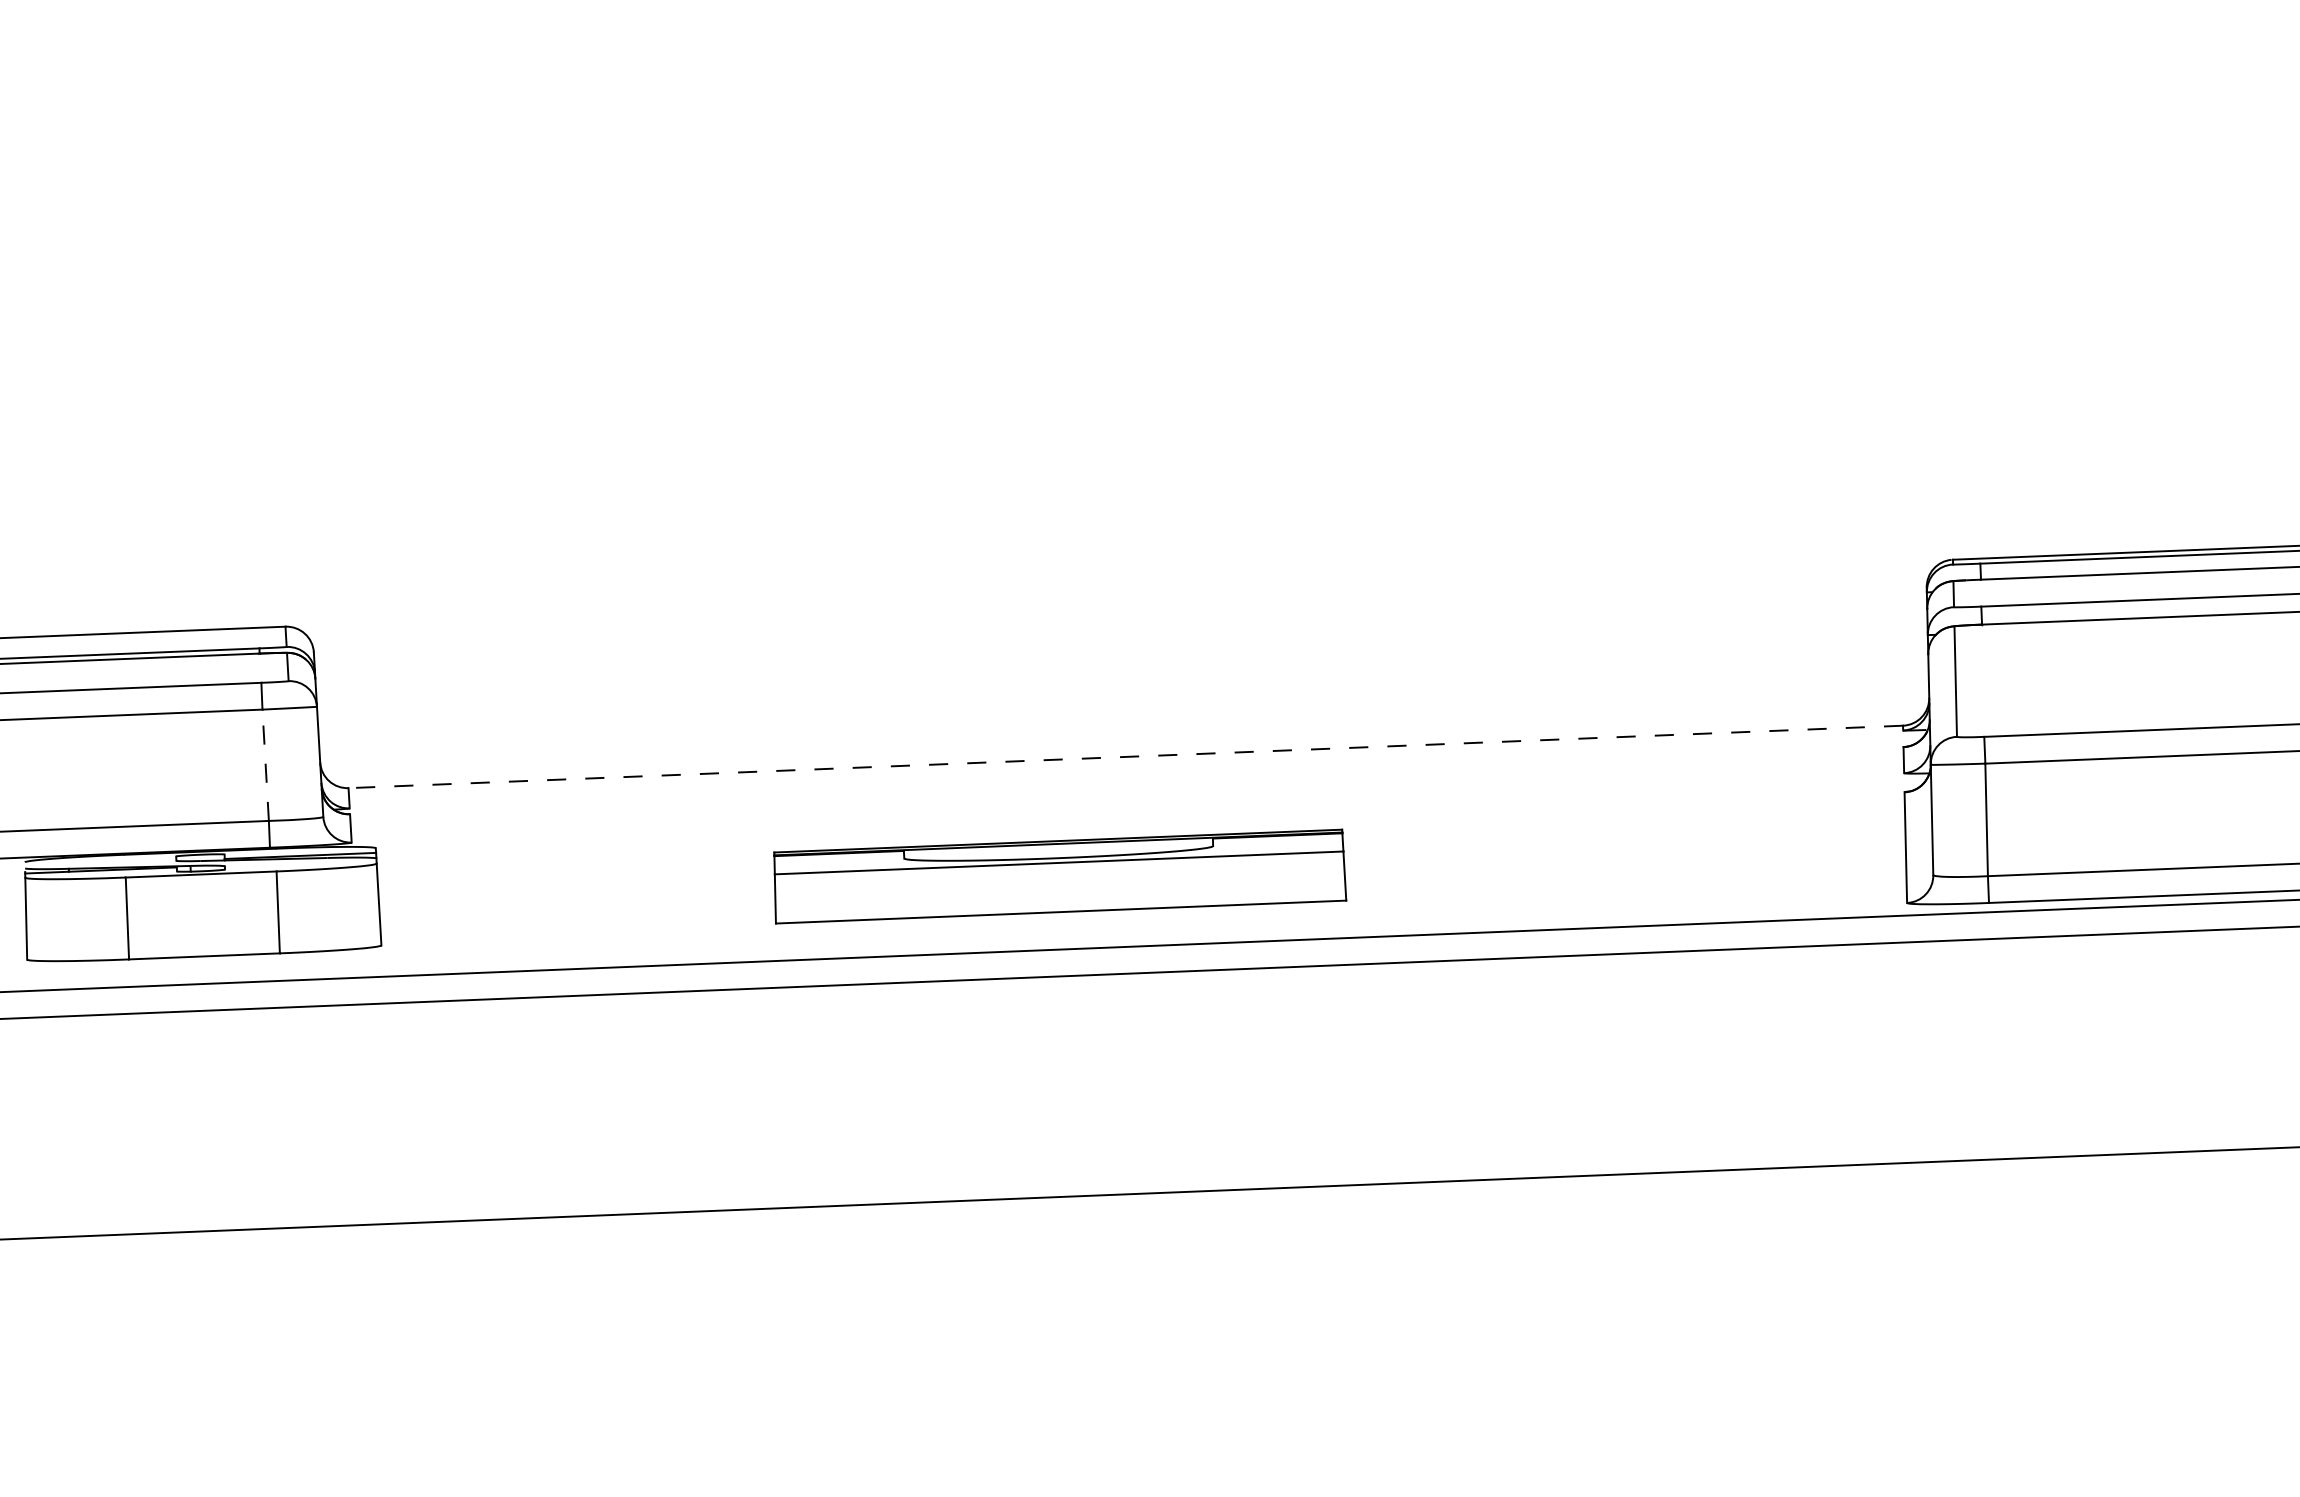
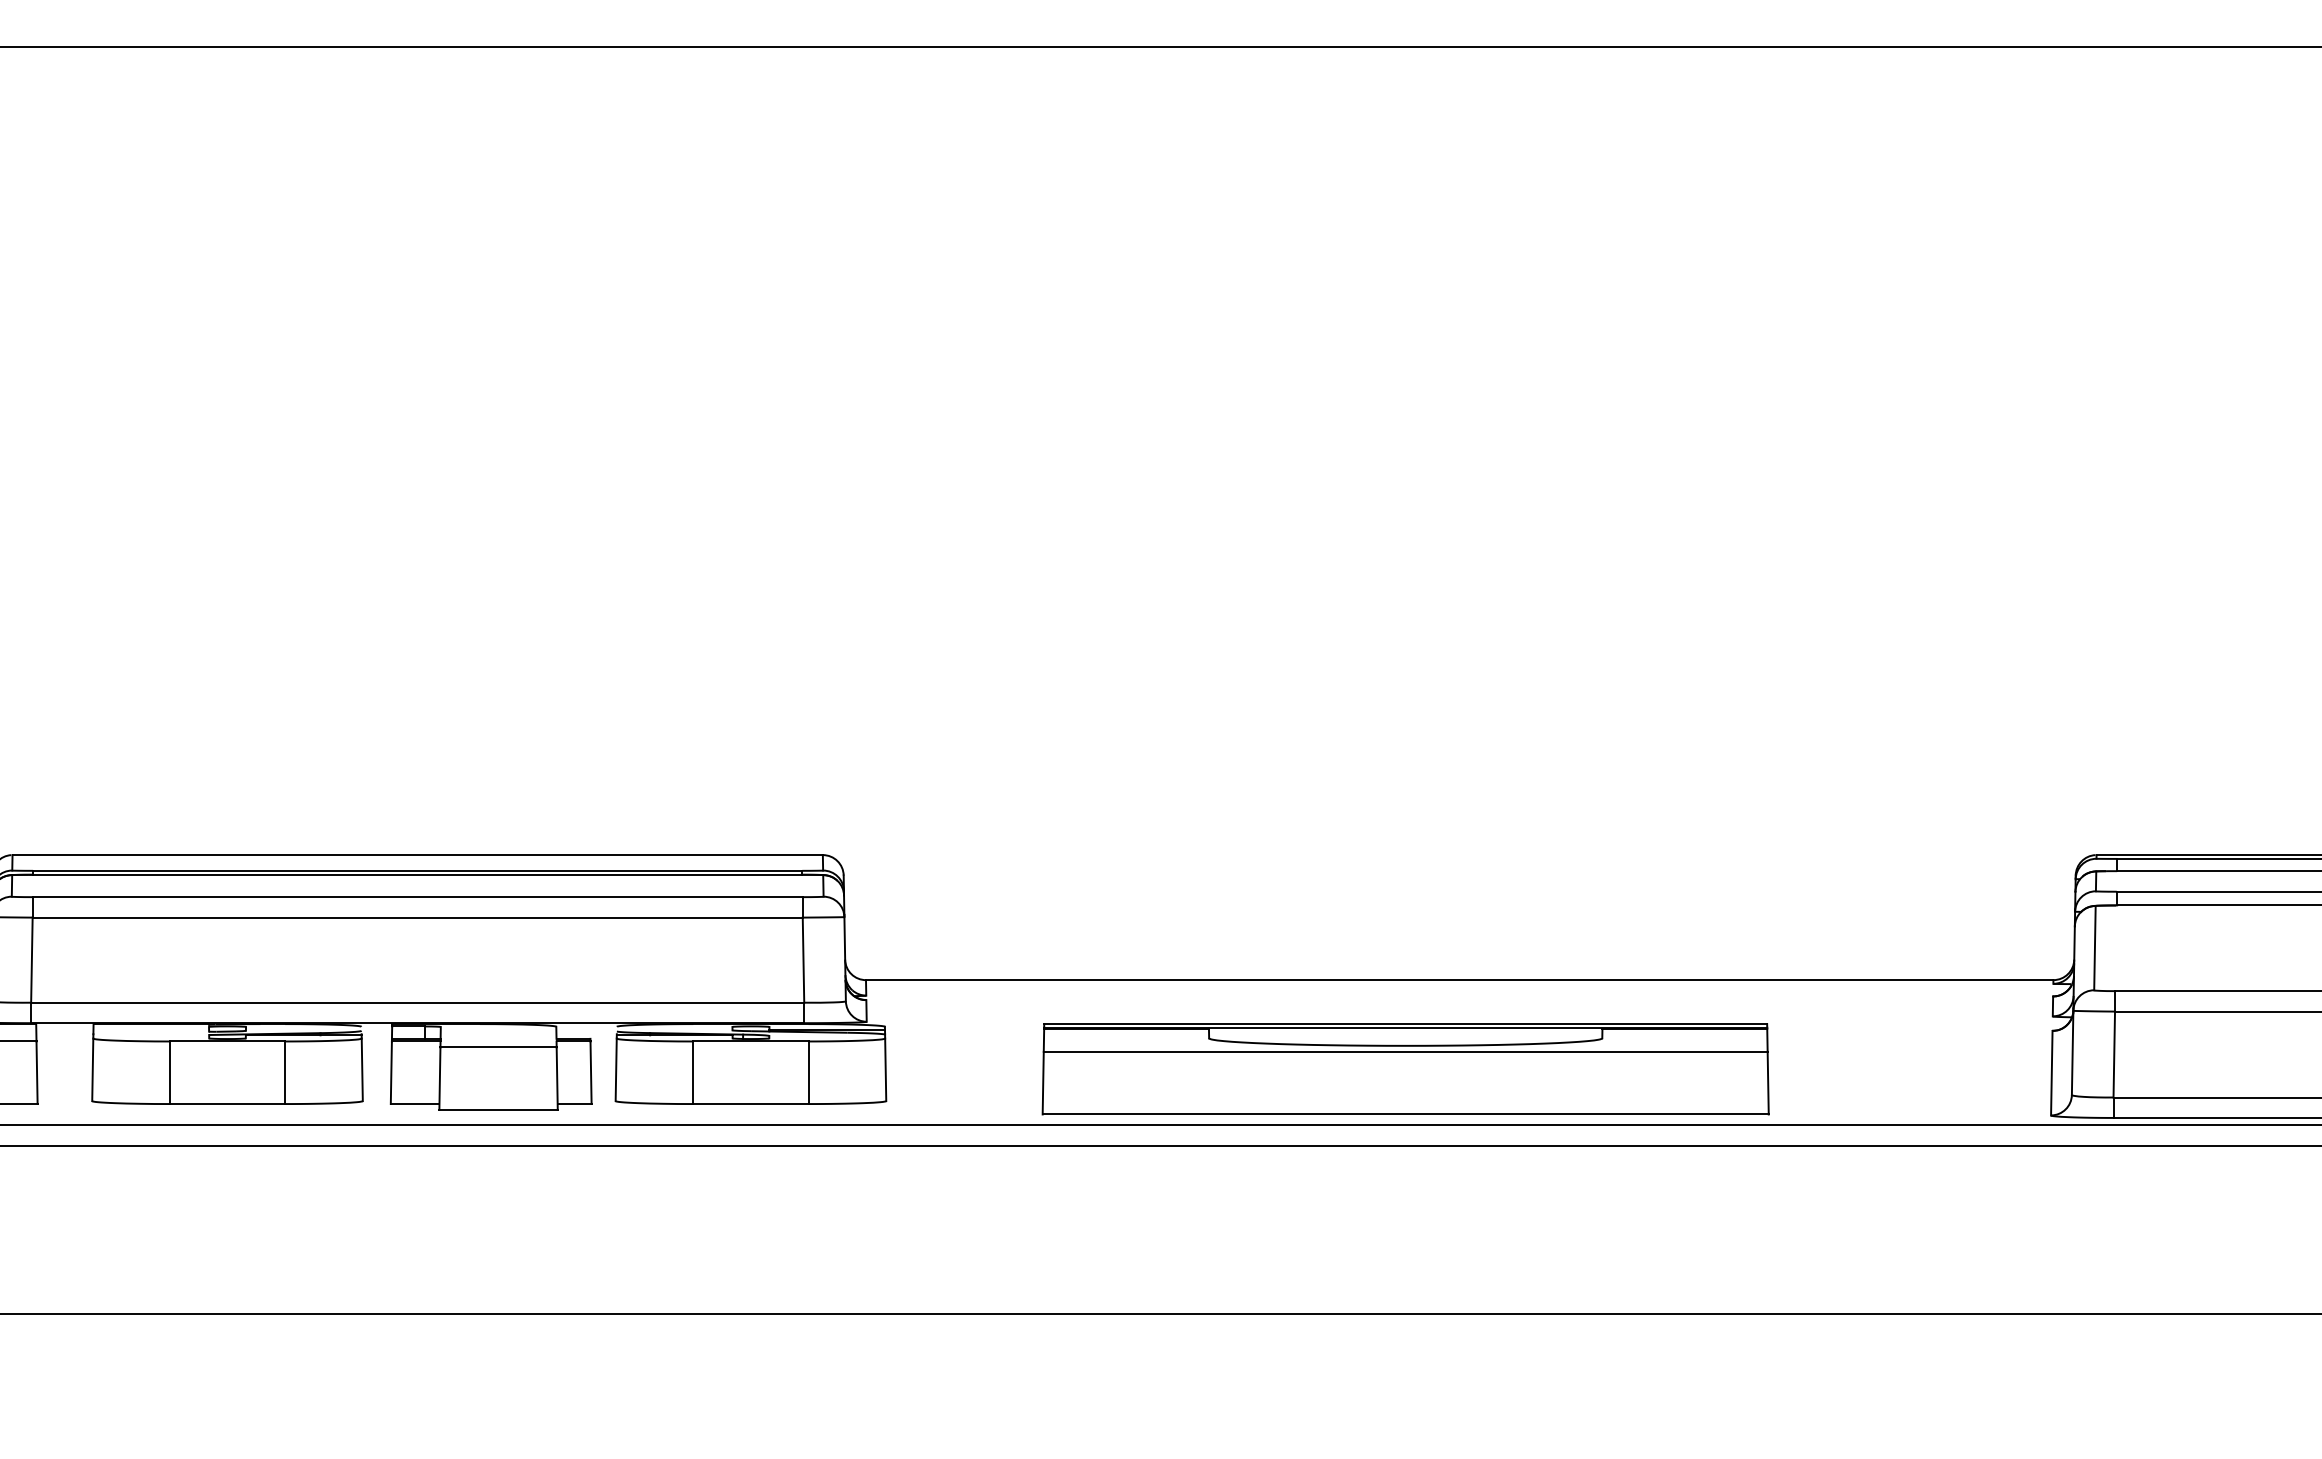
line: (1125, 757) -> (1459, 980), dashed -> solid
line: (265, 765) -> (803, 960), dashed -> solid
part: (1059, 876) -> (1405, 1069), size x1.67

